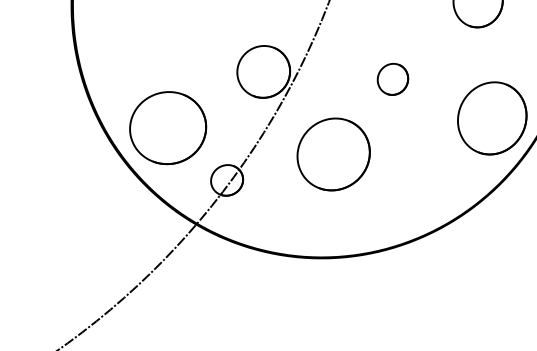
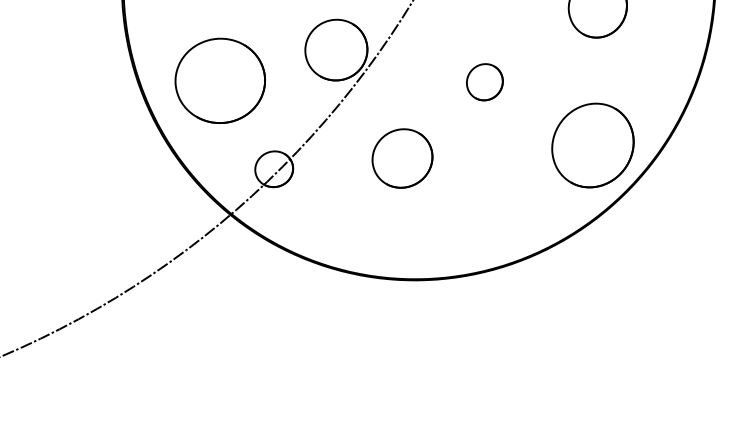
part: (167, 127) -> (219, 80), moved
part: (333, 154) -> (402, 158), size x0.7

